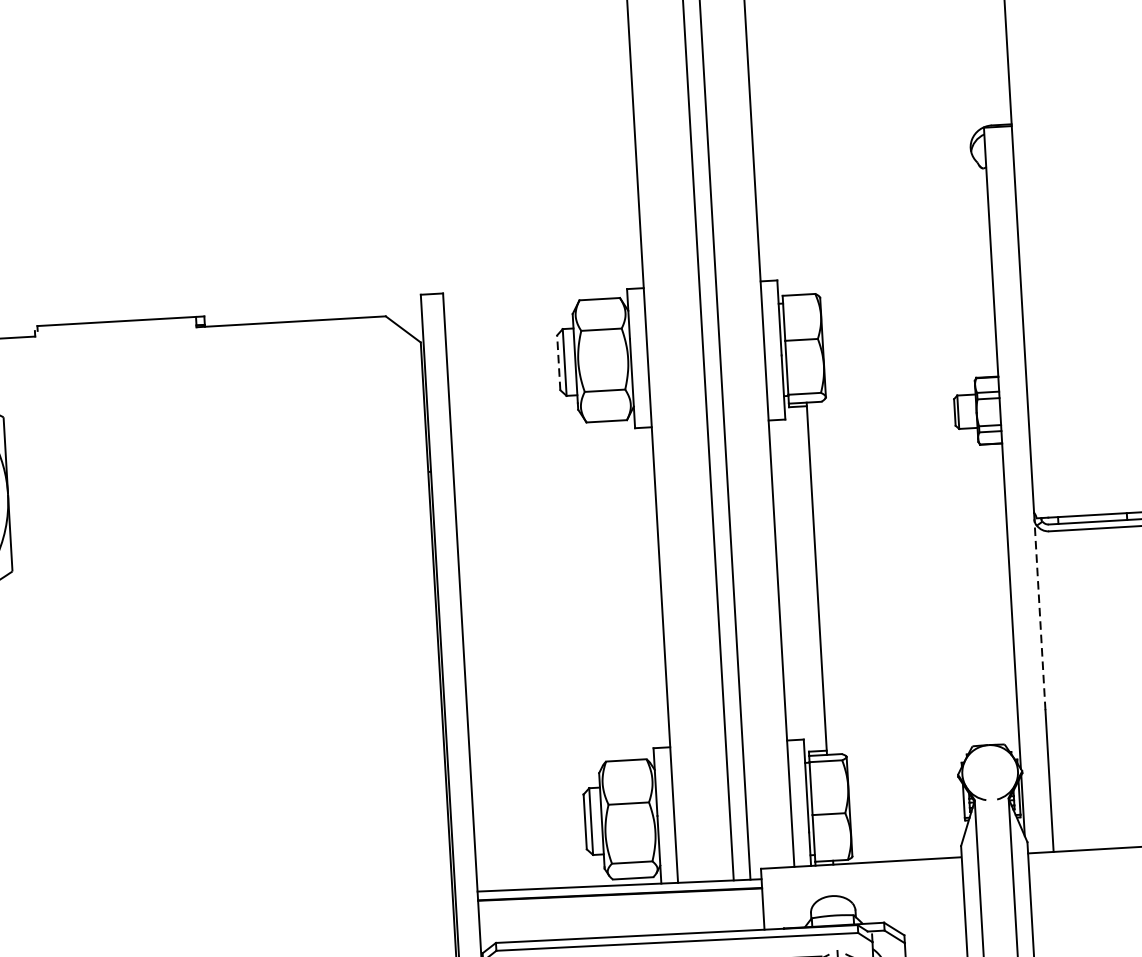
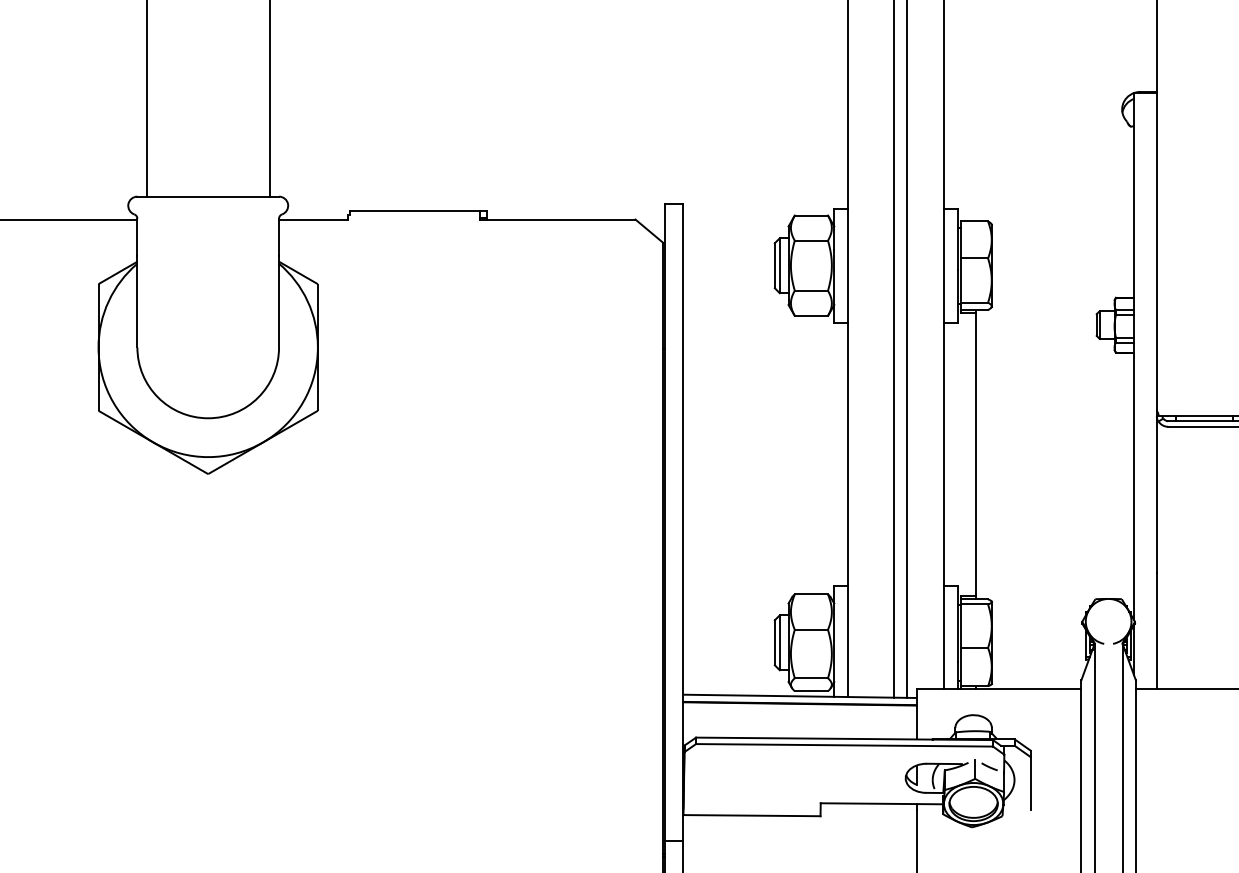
line: (558, 362) -> (774, 265), dashed -> solid
line: (1039, 614) -> (1156, 494), dashed -> solid

